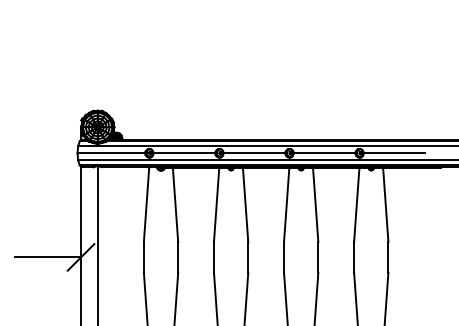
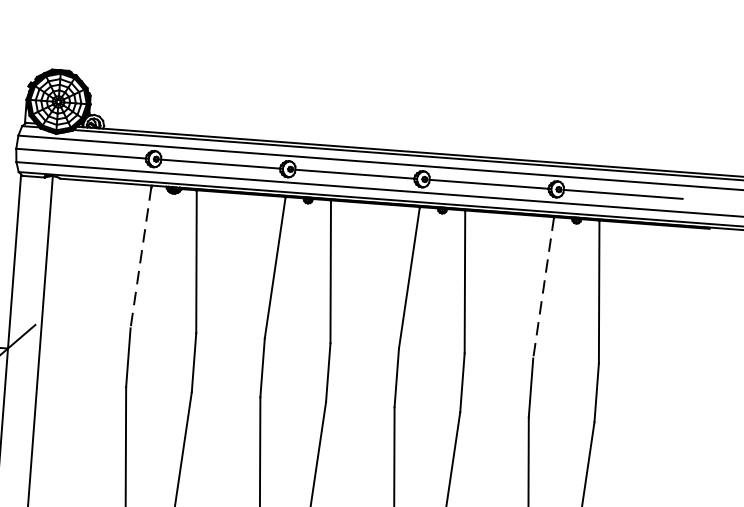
line: (146, 205) -> (140, 258), solid -> dashed
line: (356, 205) -> (543, 288), solid -> dashed

